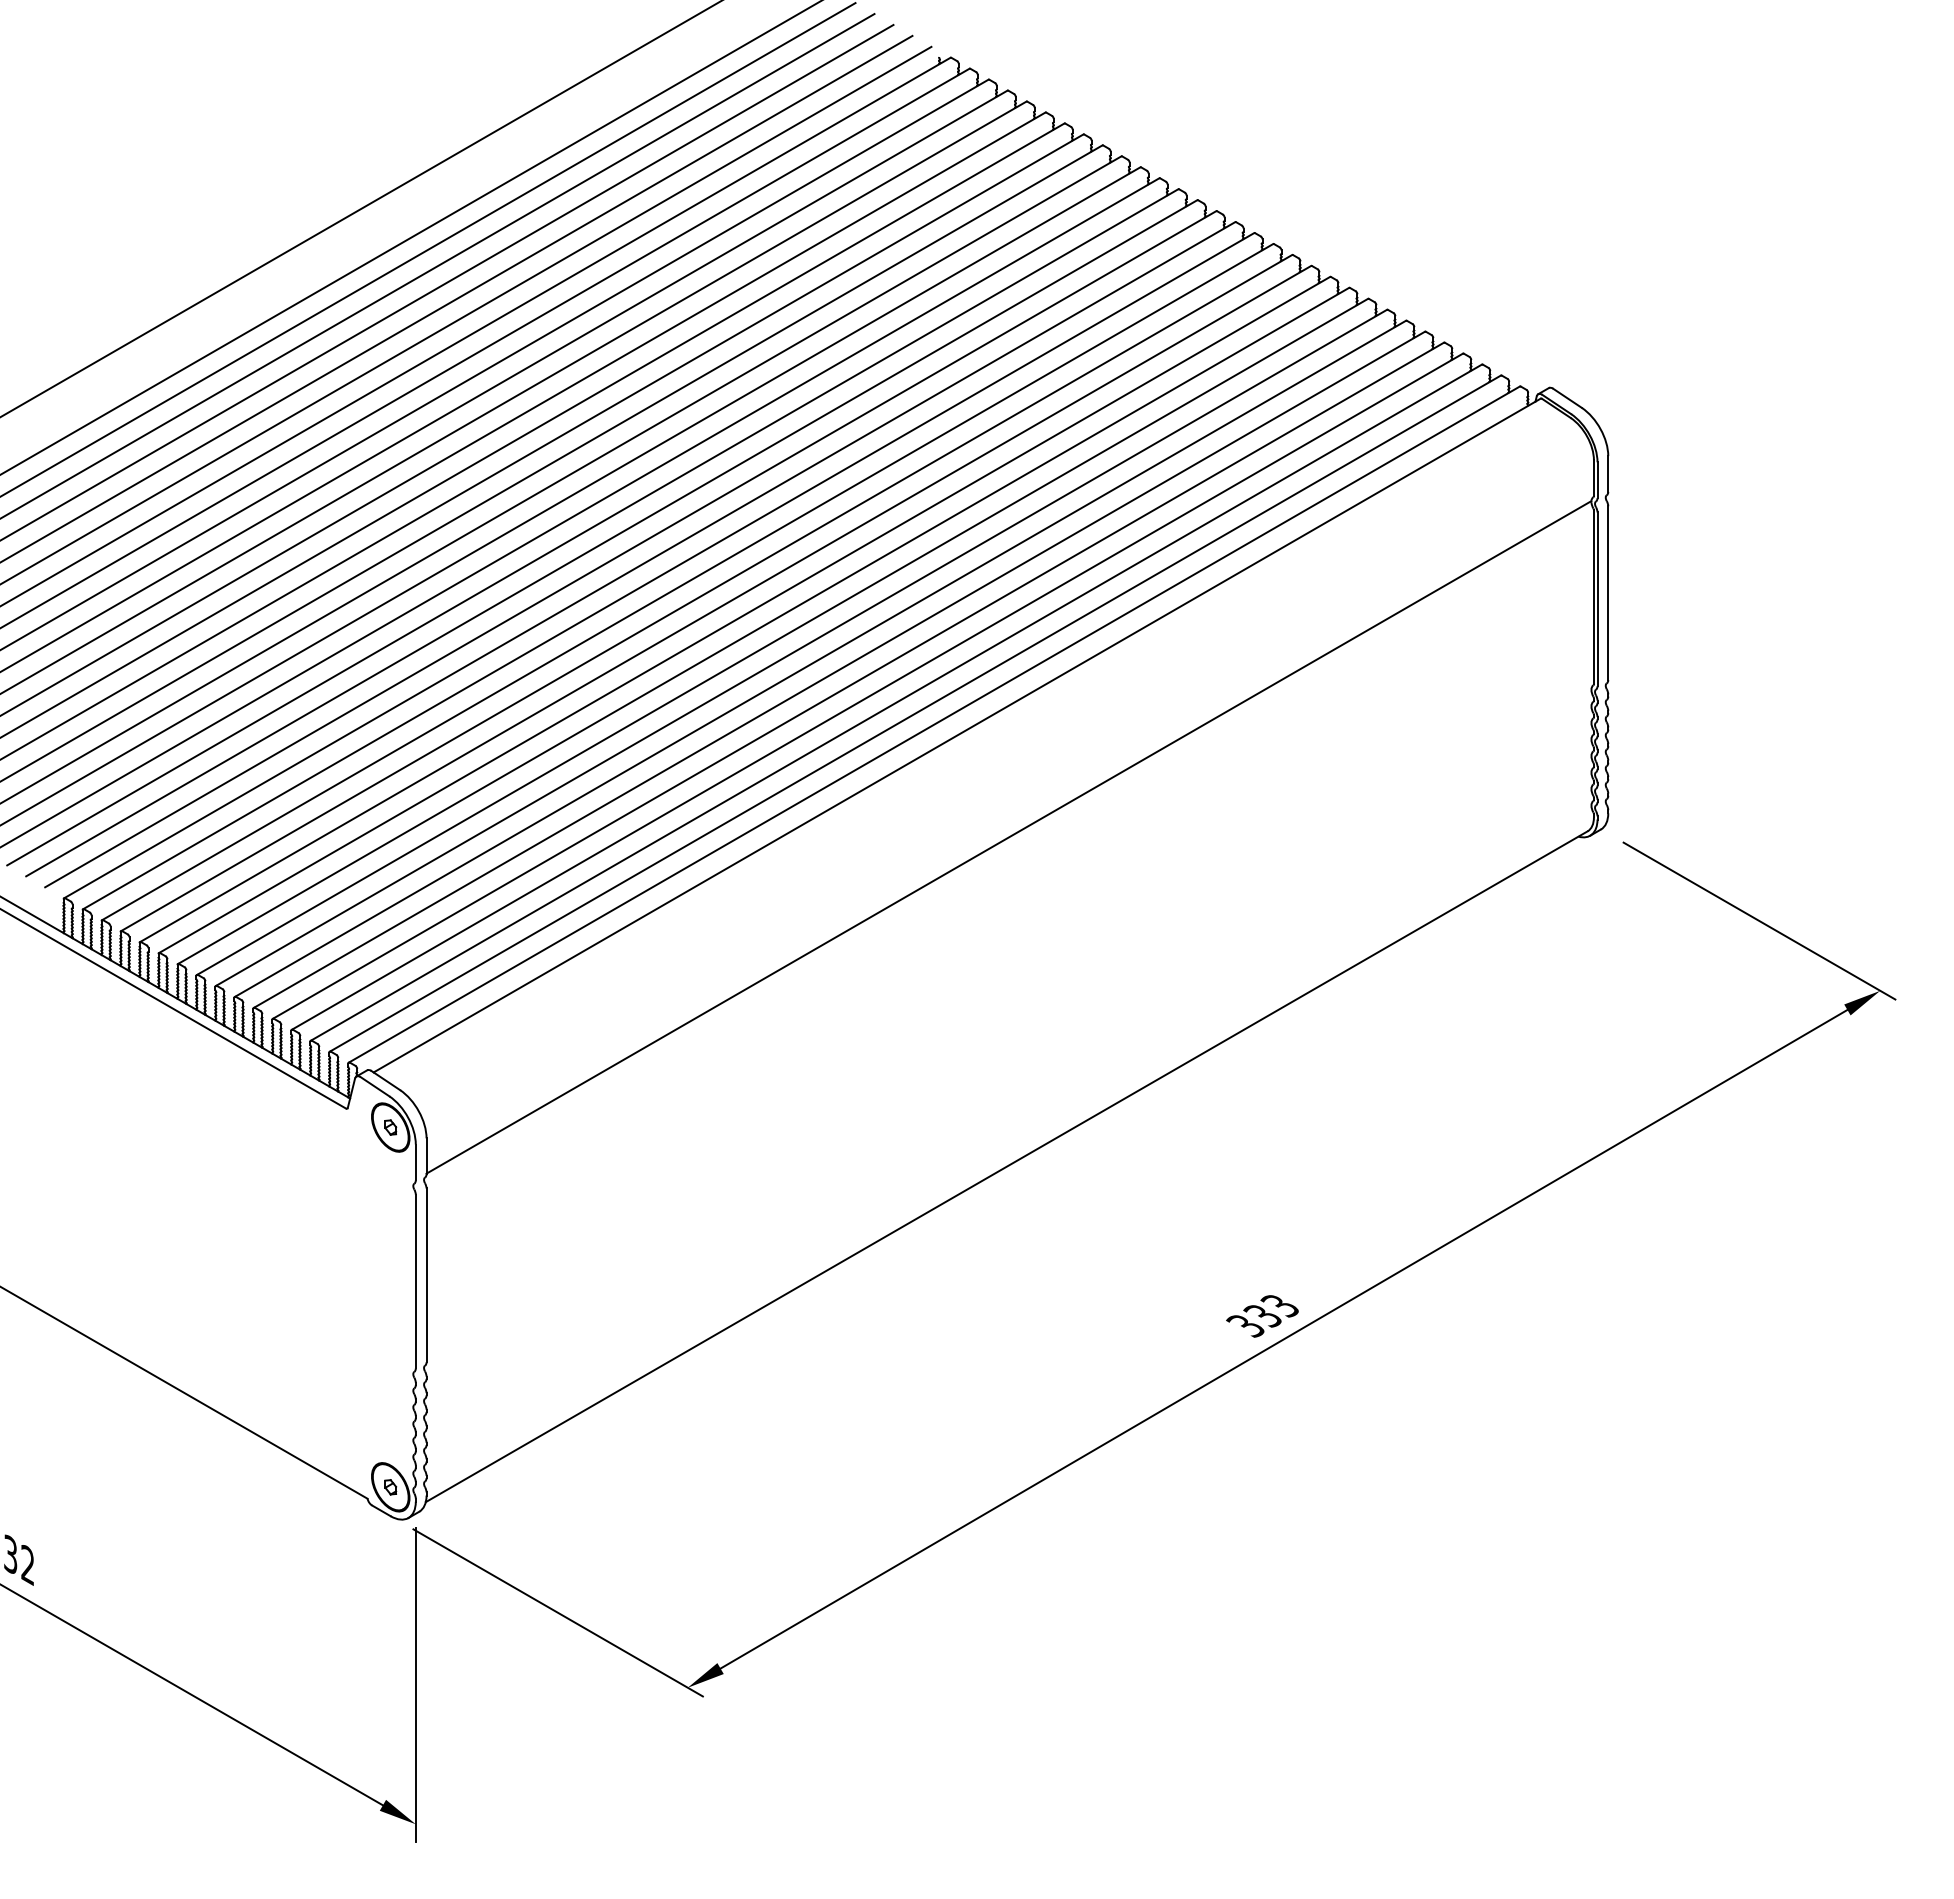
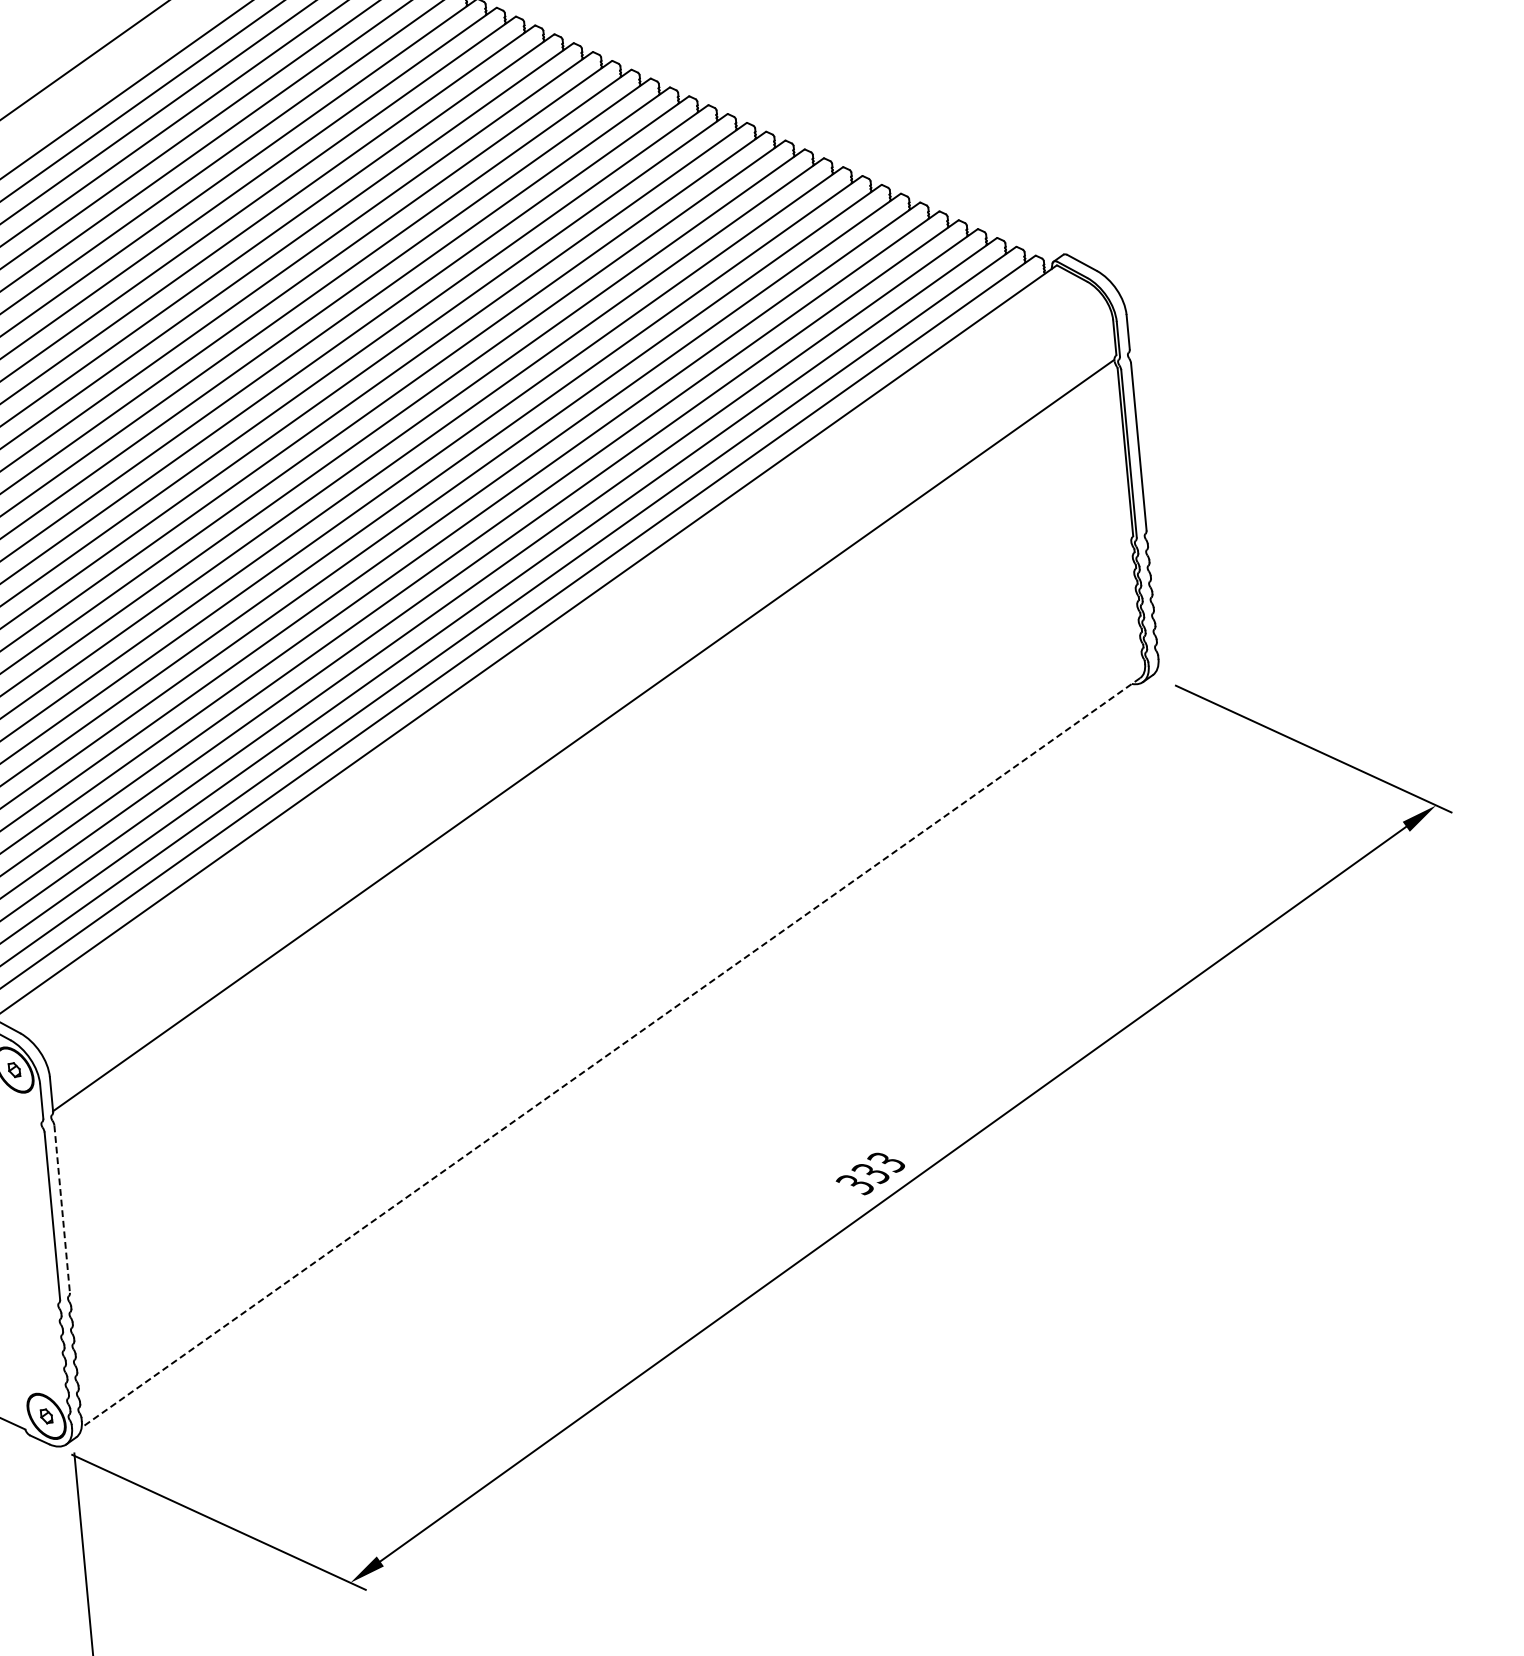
line: (1006, 1166) -> (610, 1052), solid -> dashed
line: (426, 1275) -> (62, 1209), solid -> dashed

